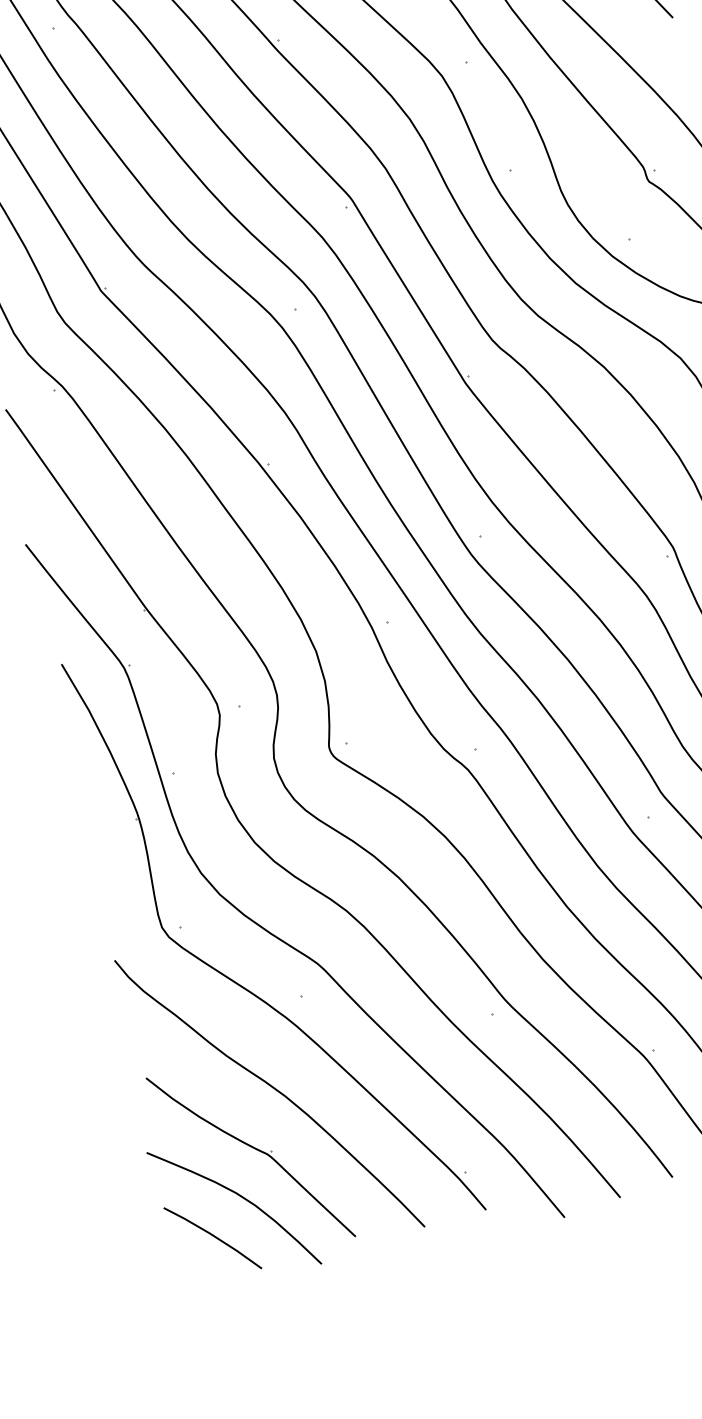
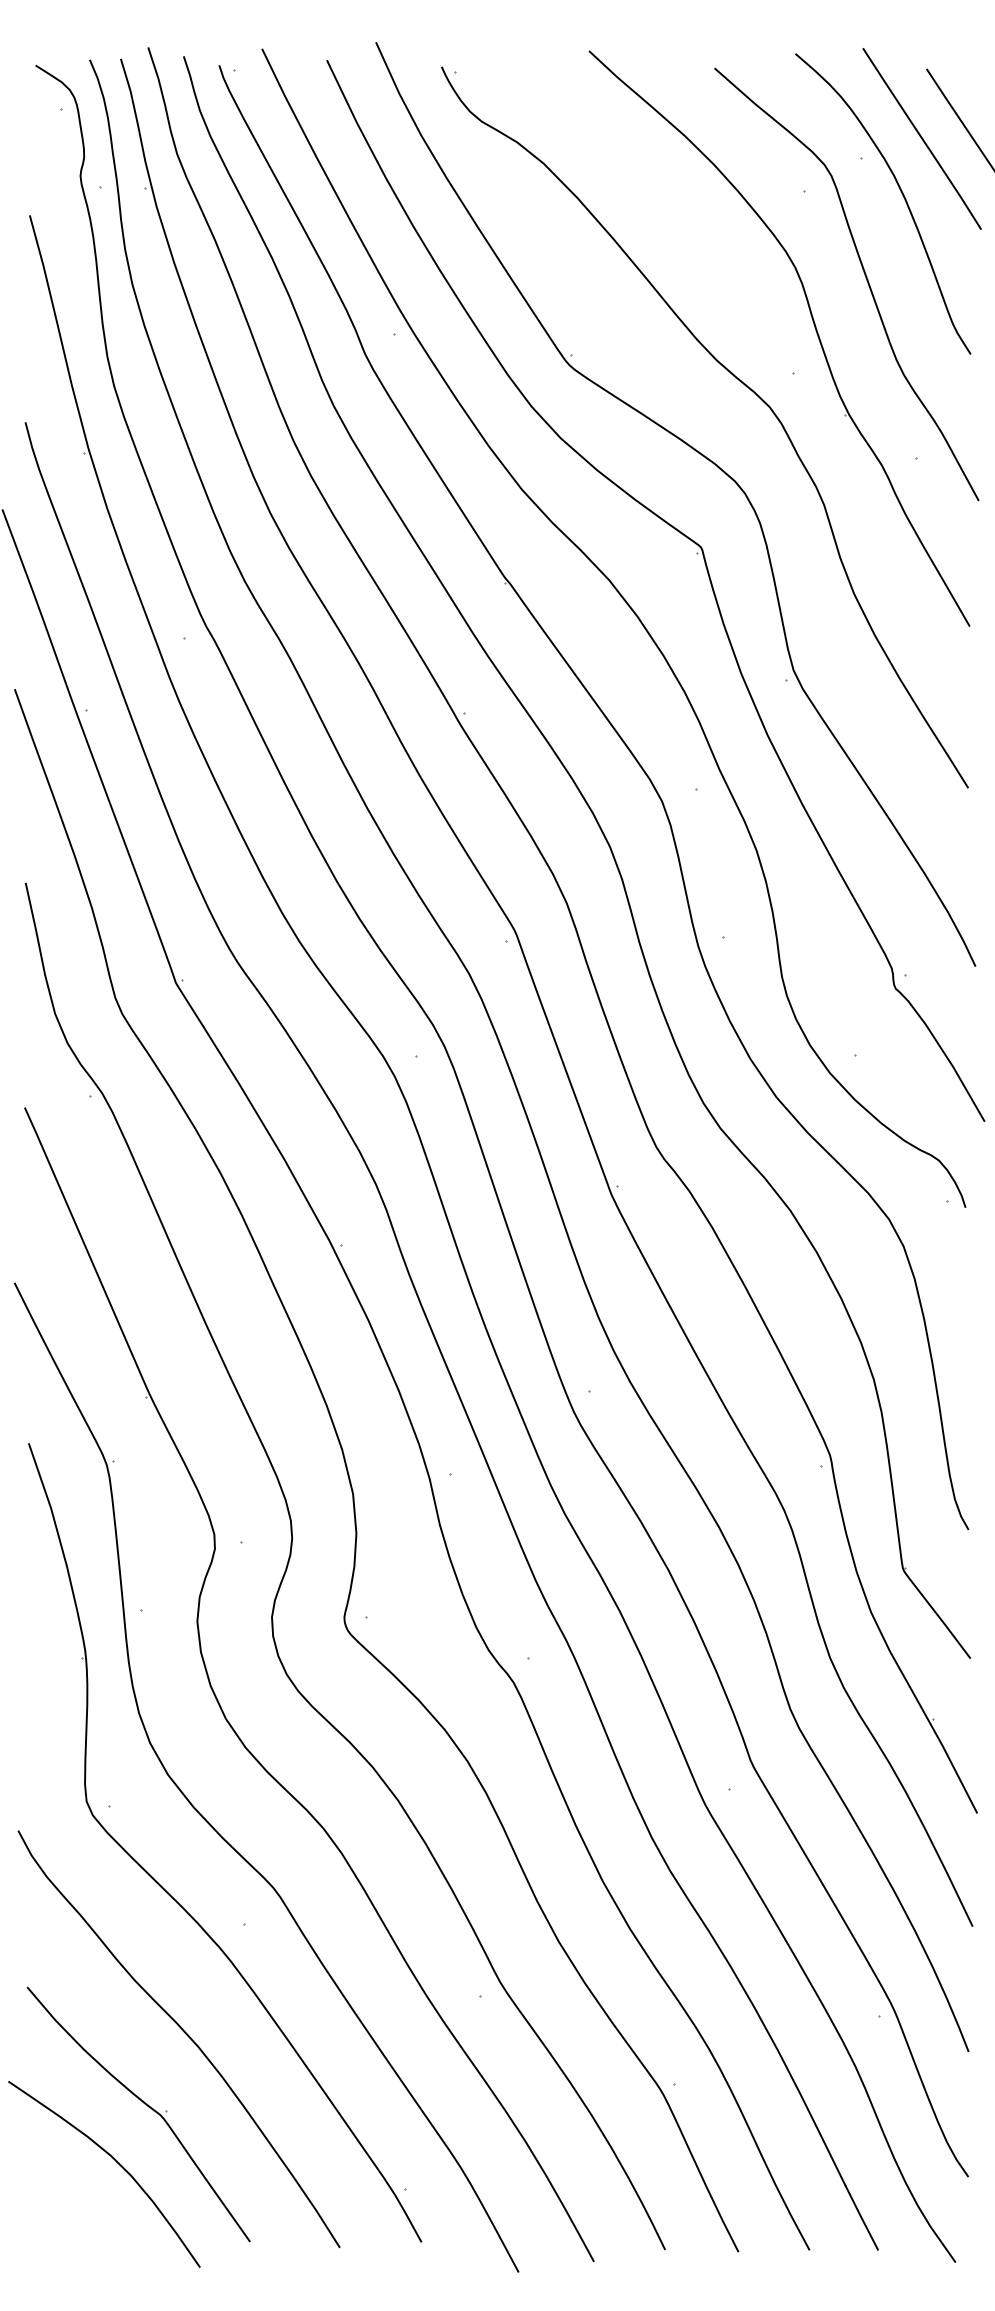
line: (213, 1236) -> (70, 2204), removed

